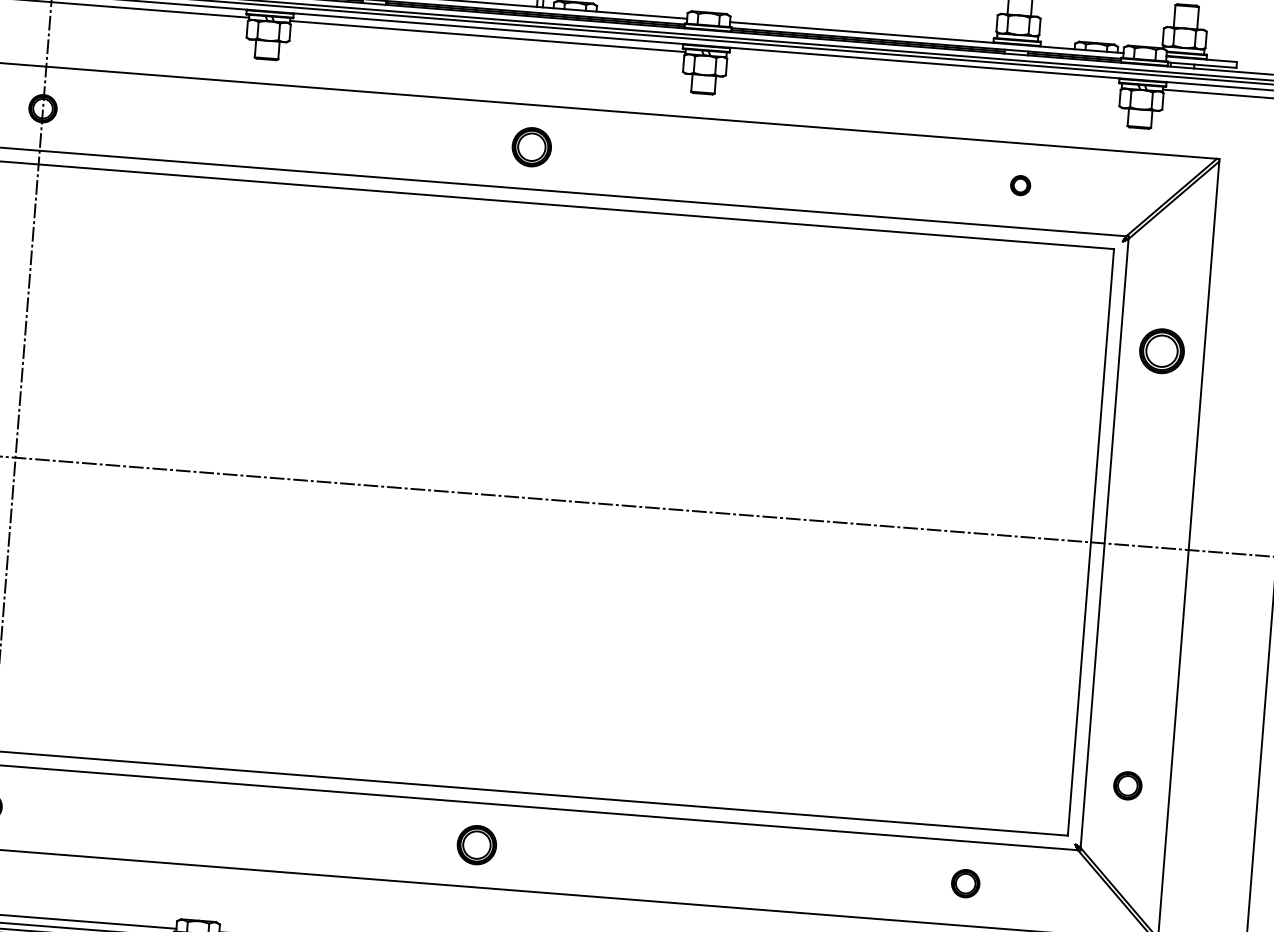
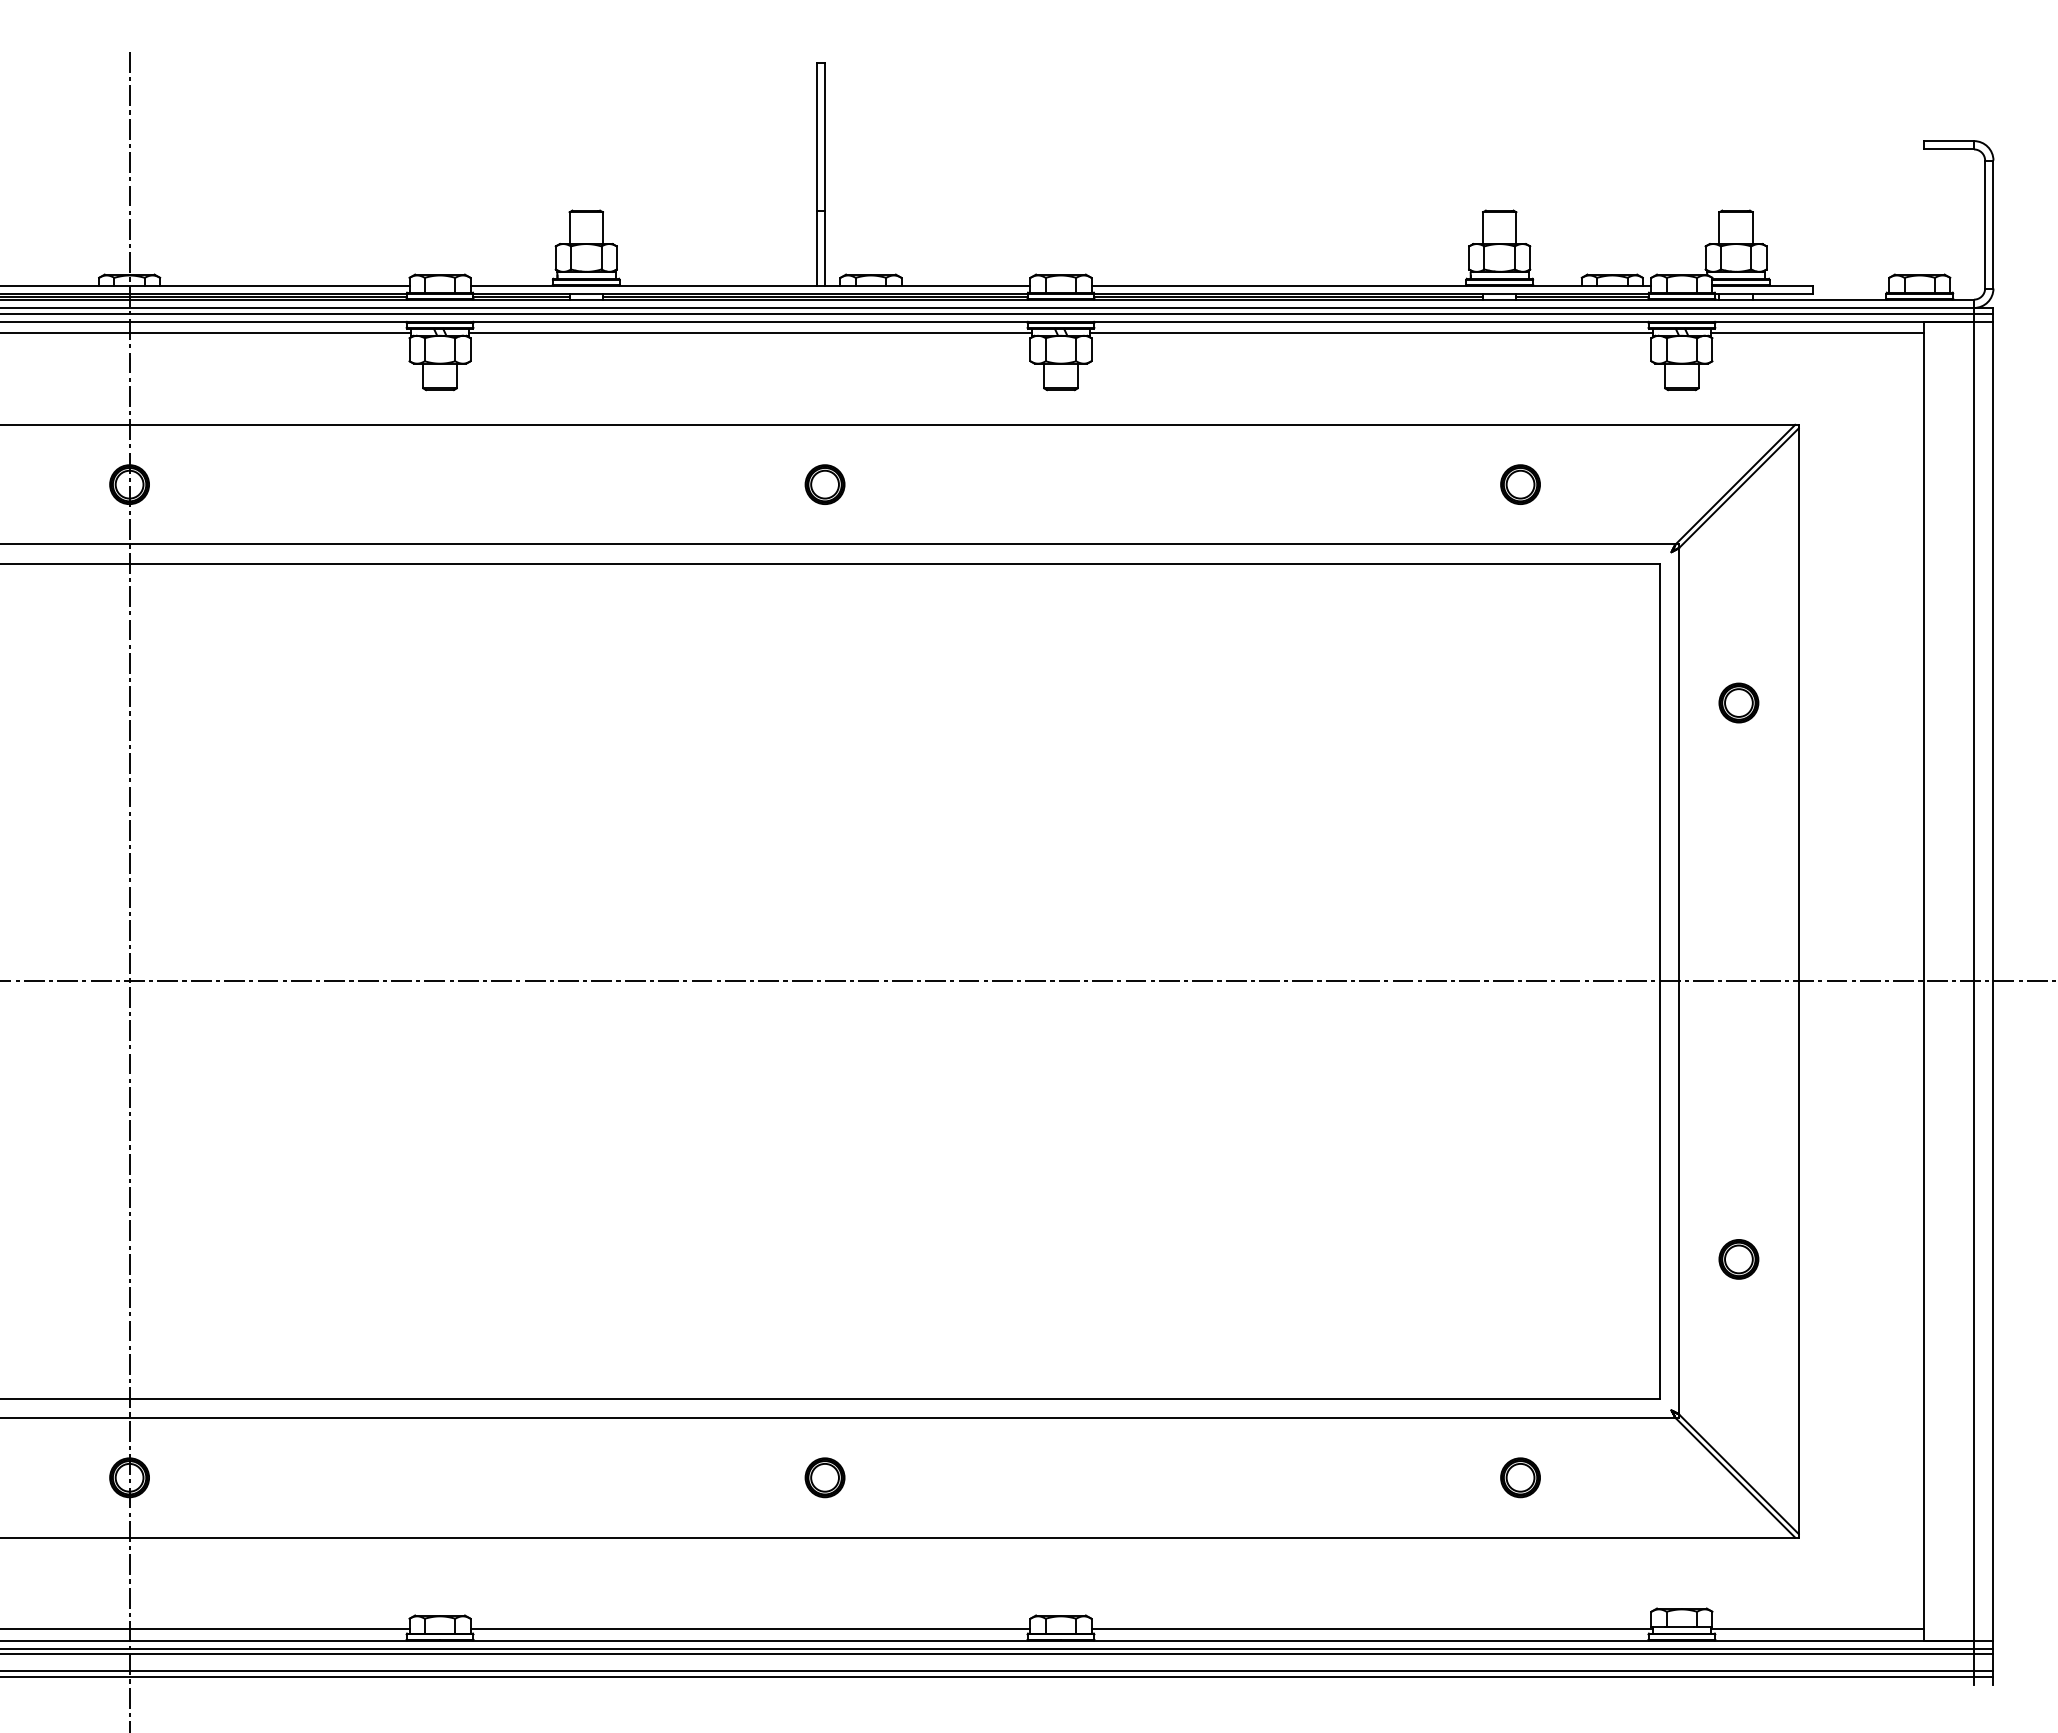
line: (924, 71) -> (1371, 333), added
part: (531, 147) -> (824, 484), size x0.71
part: (1020, 185) -> (1520, 484), size x1.43
part: (1161, 350) -> (1738, 702), size x0.62
part: (1127, 785) -> (1738, 1259), moved
part: (476, 844) -> (824, 1477), size x0.71

